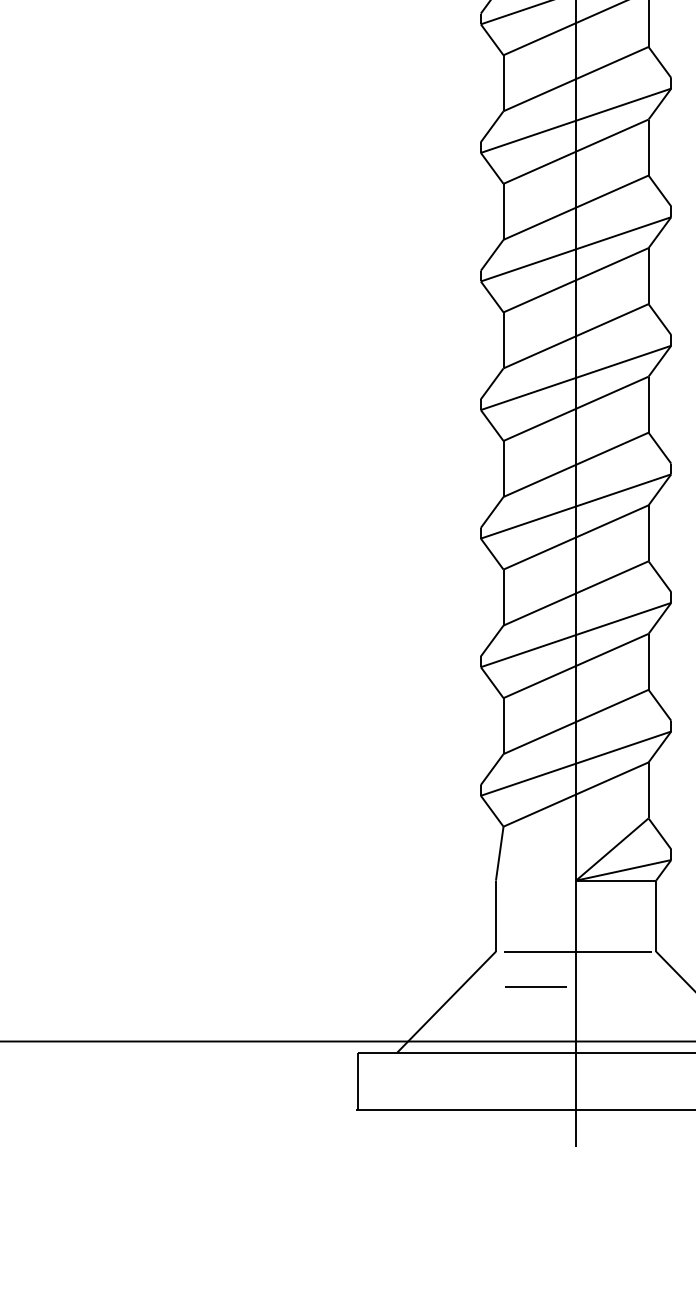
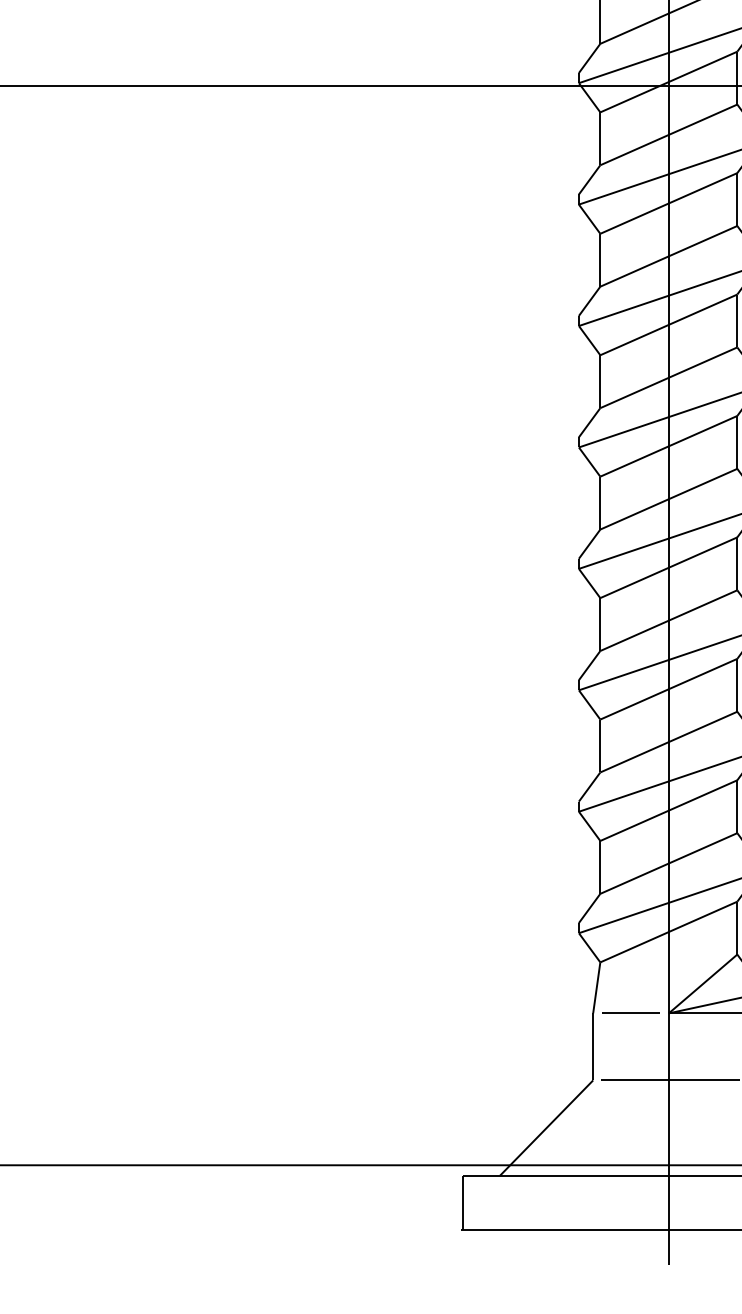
line: (535, 985) -> (630, 1012), moved

